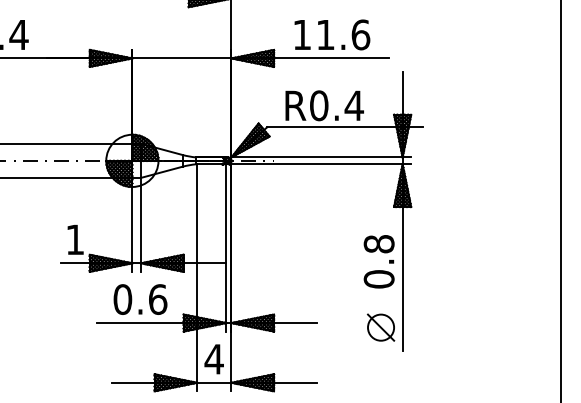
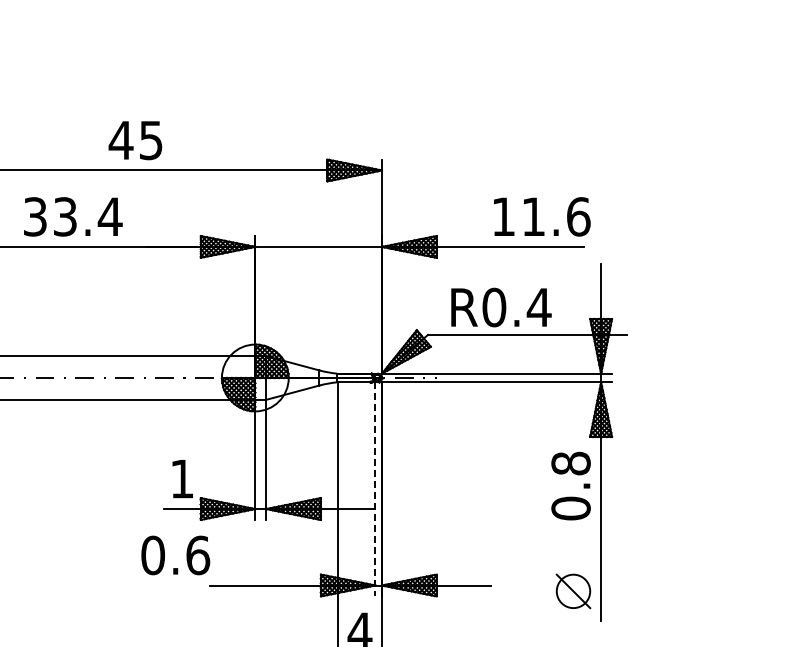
text: (332, 34) -> (542, 216), moved
line: (226, 248) -> (375, 489), solid -> dashed
text: (378, 261) -> (570, 485), moved
text: (140, 299) -> (175, 555), moved

